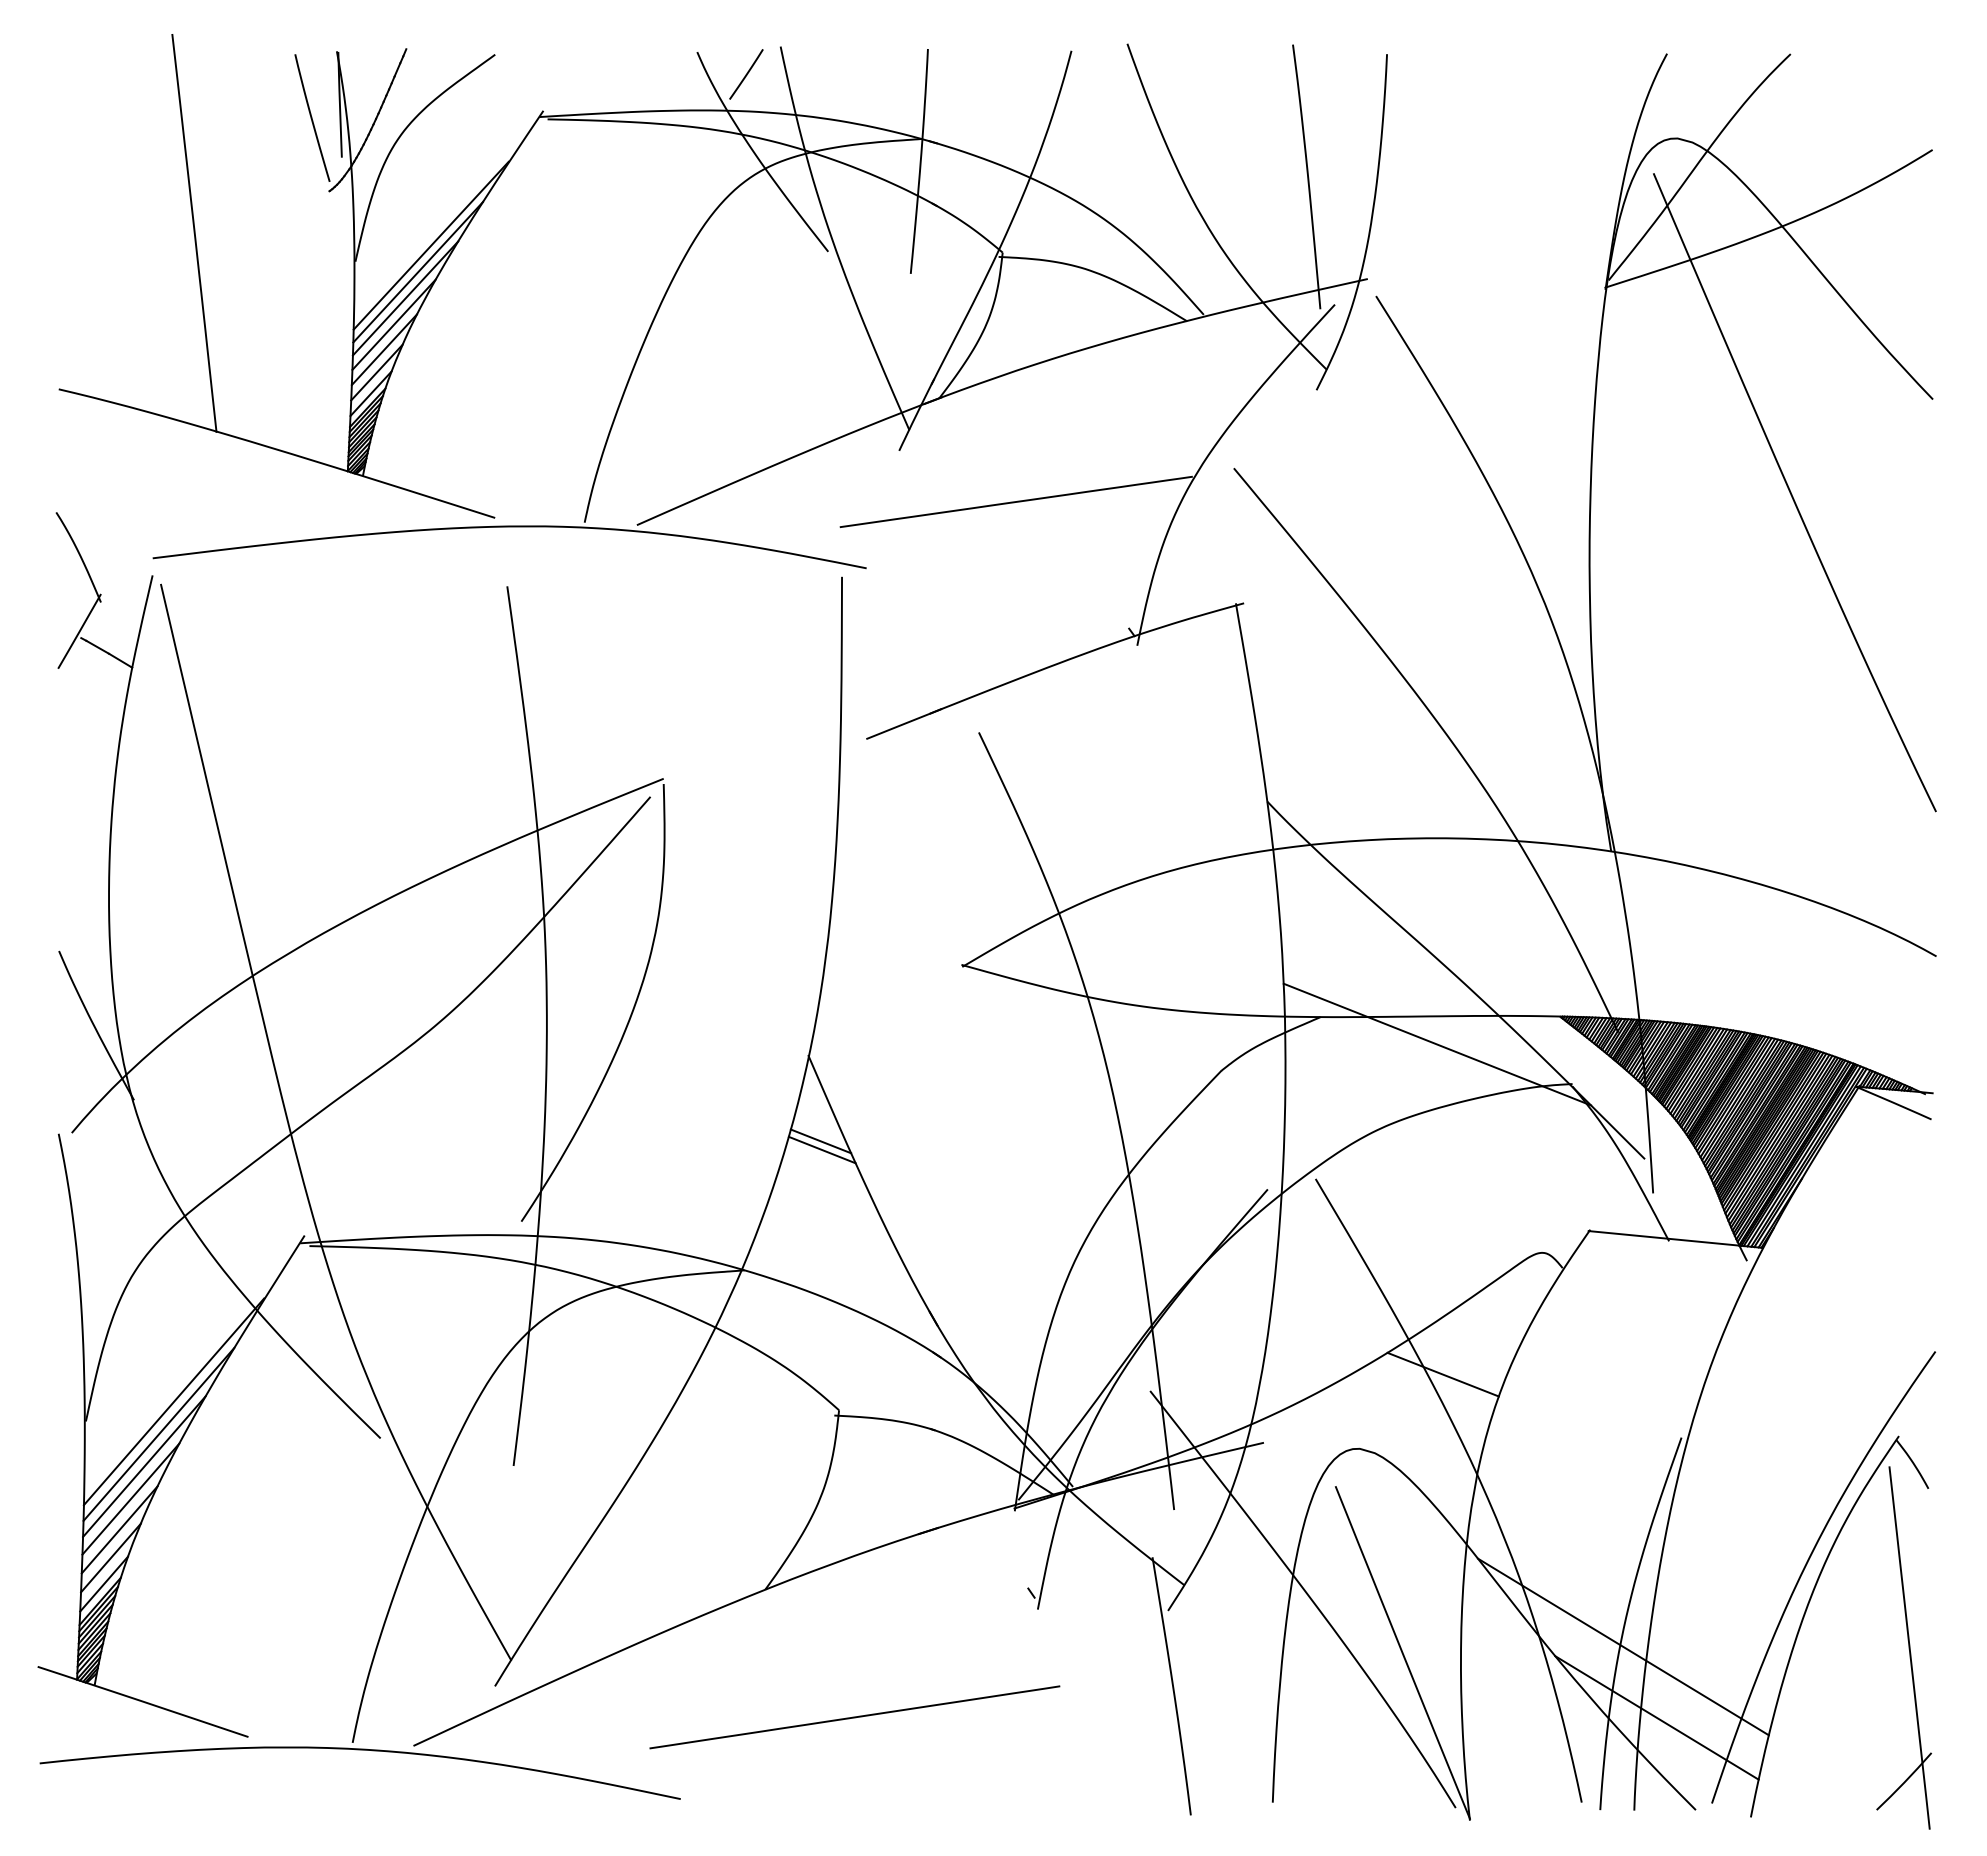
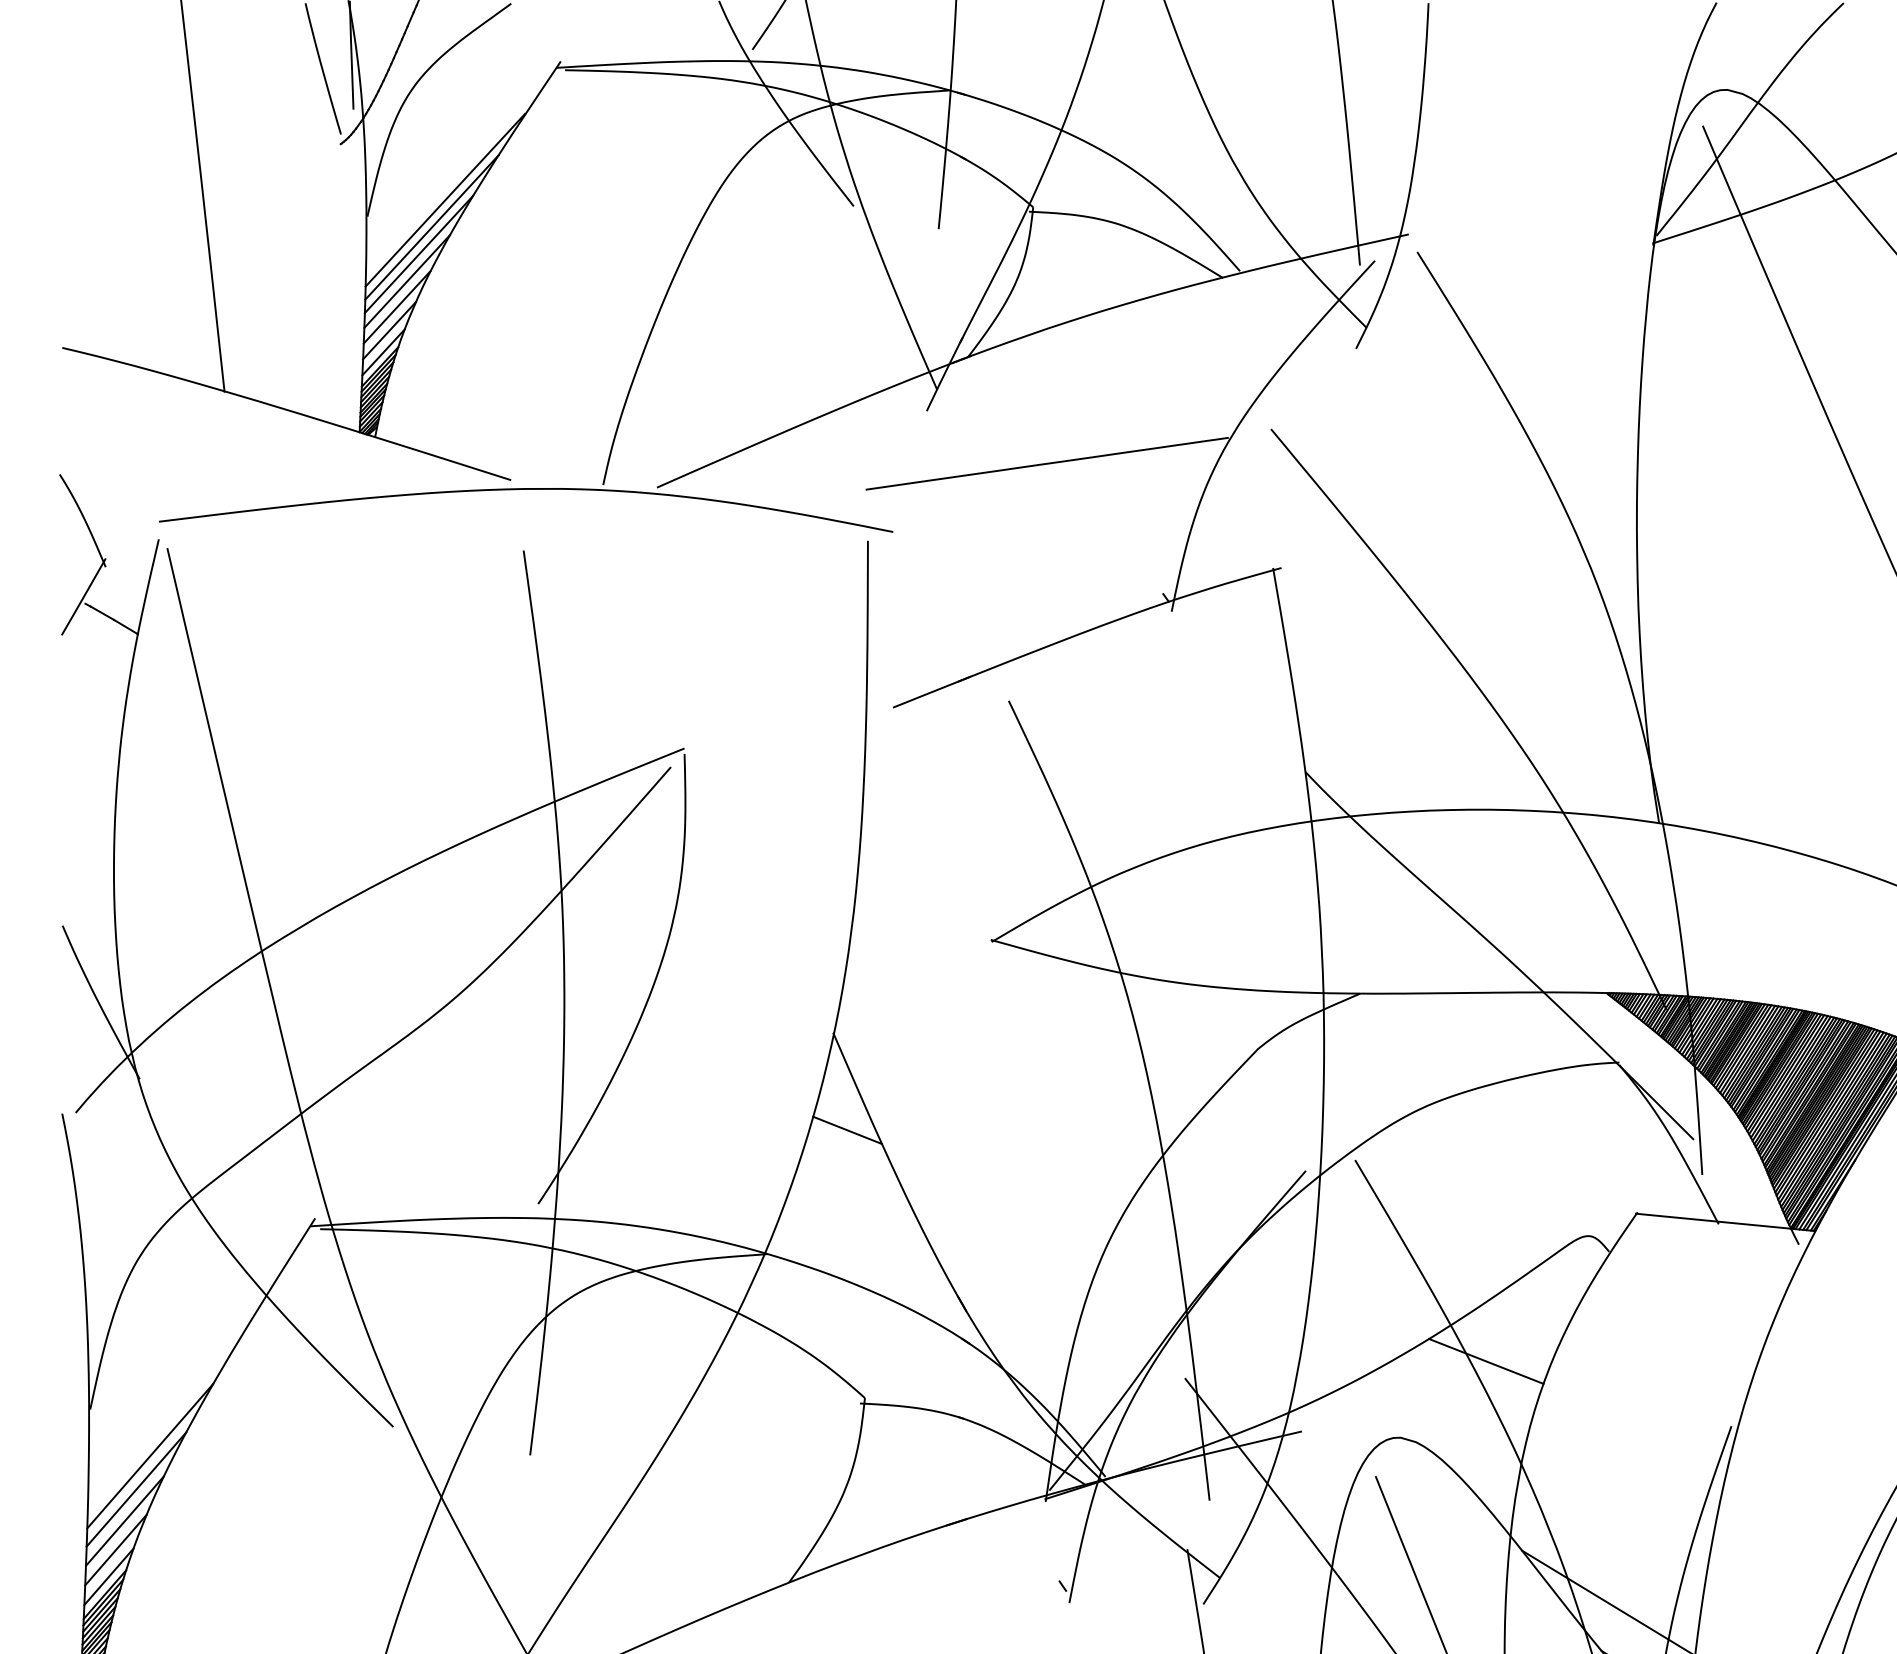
line: (1437, 1044) -> (1480, 1021), removed
line: (820, 1141) -> (845, 1121), removed
line: (173, 1401) -> (180, 1389), removed
line: (158, 1433) -> (164, 1421), removed

